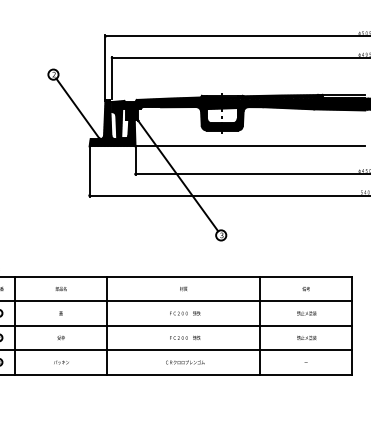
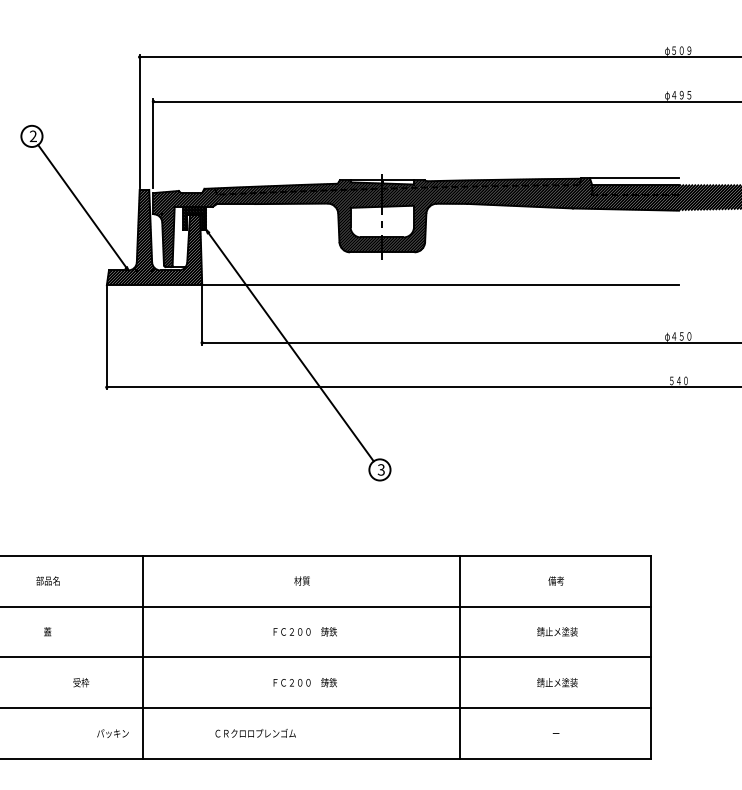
text: (60, 337) -> (79, 681), moved
text: (61, 362) -> (112, 733), moved
text: (185, 362) -> (256, 733), moved

